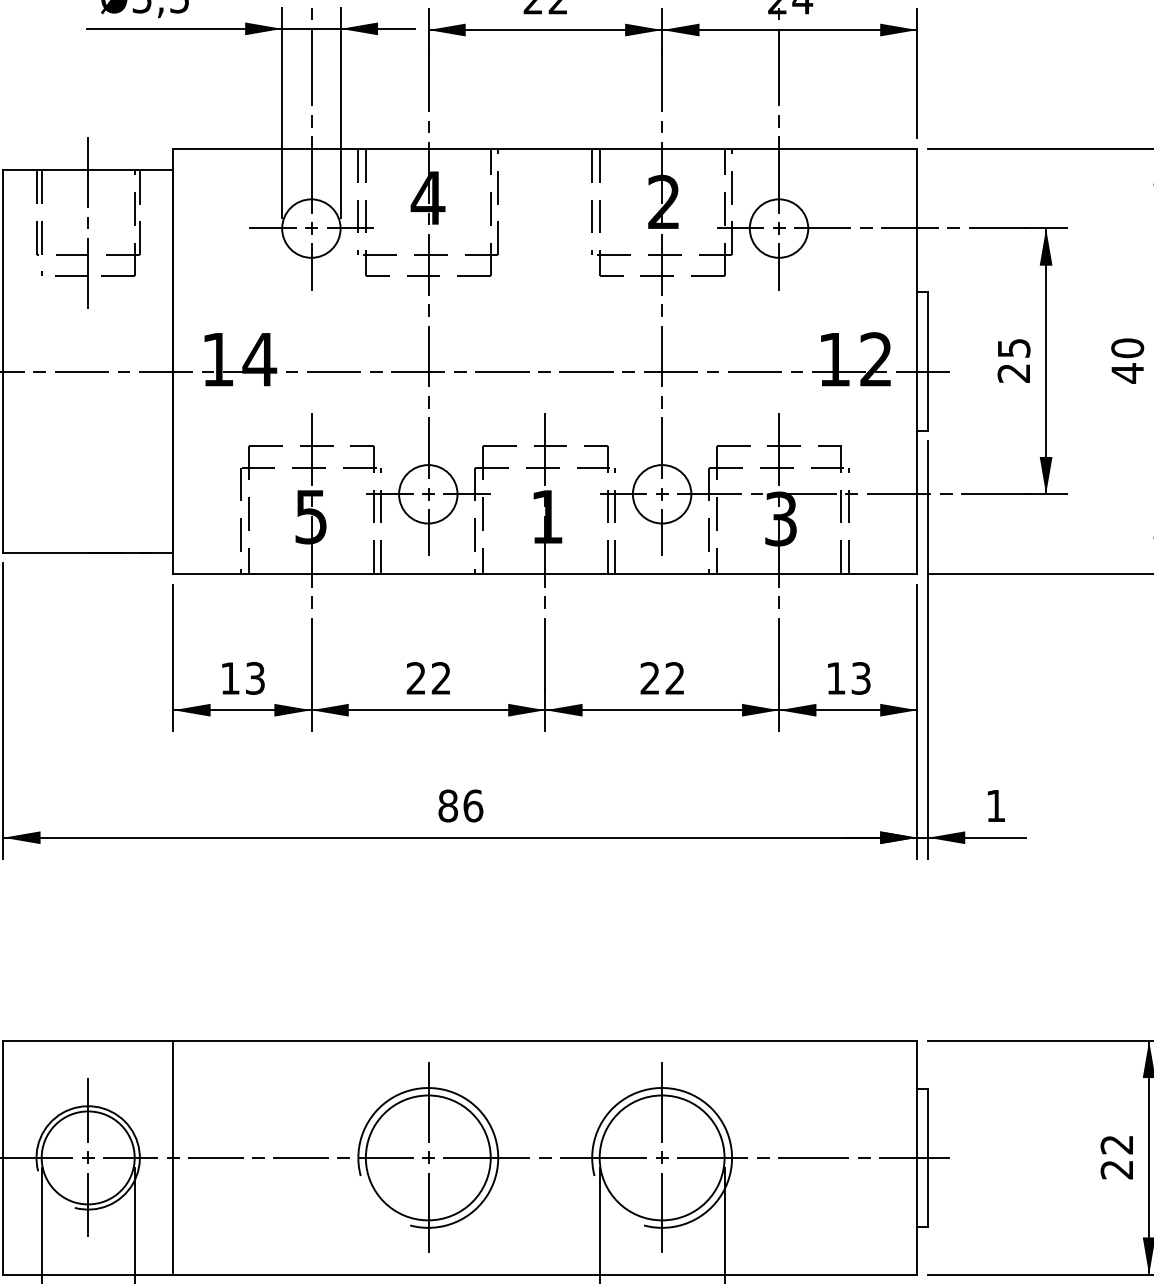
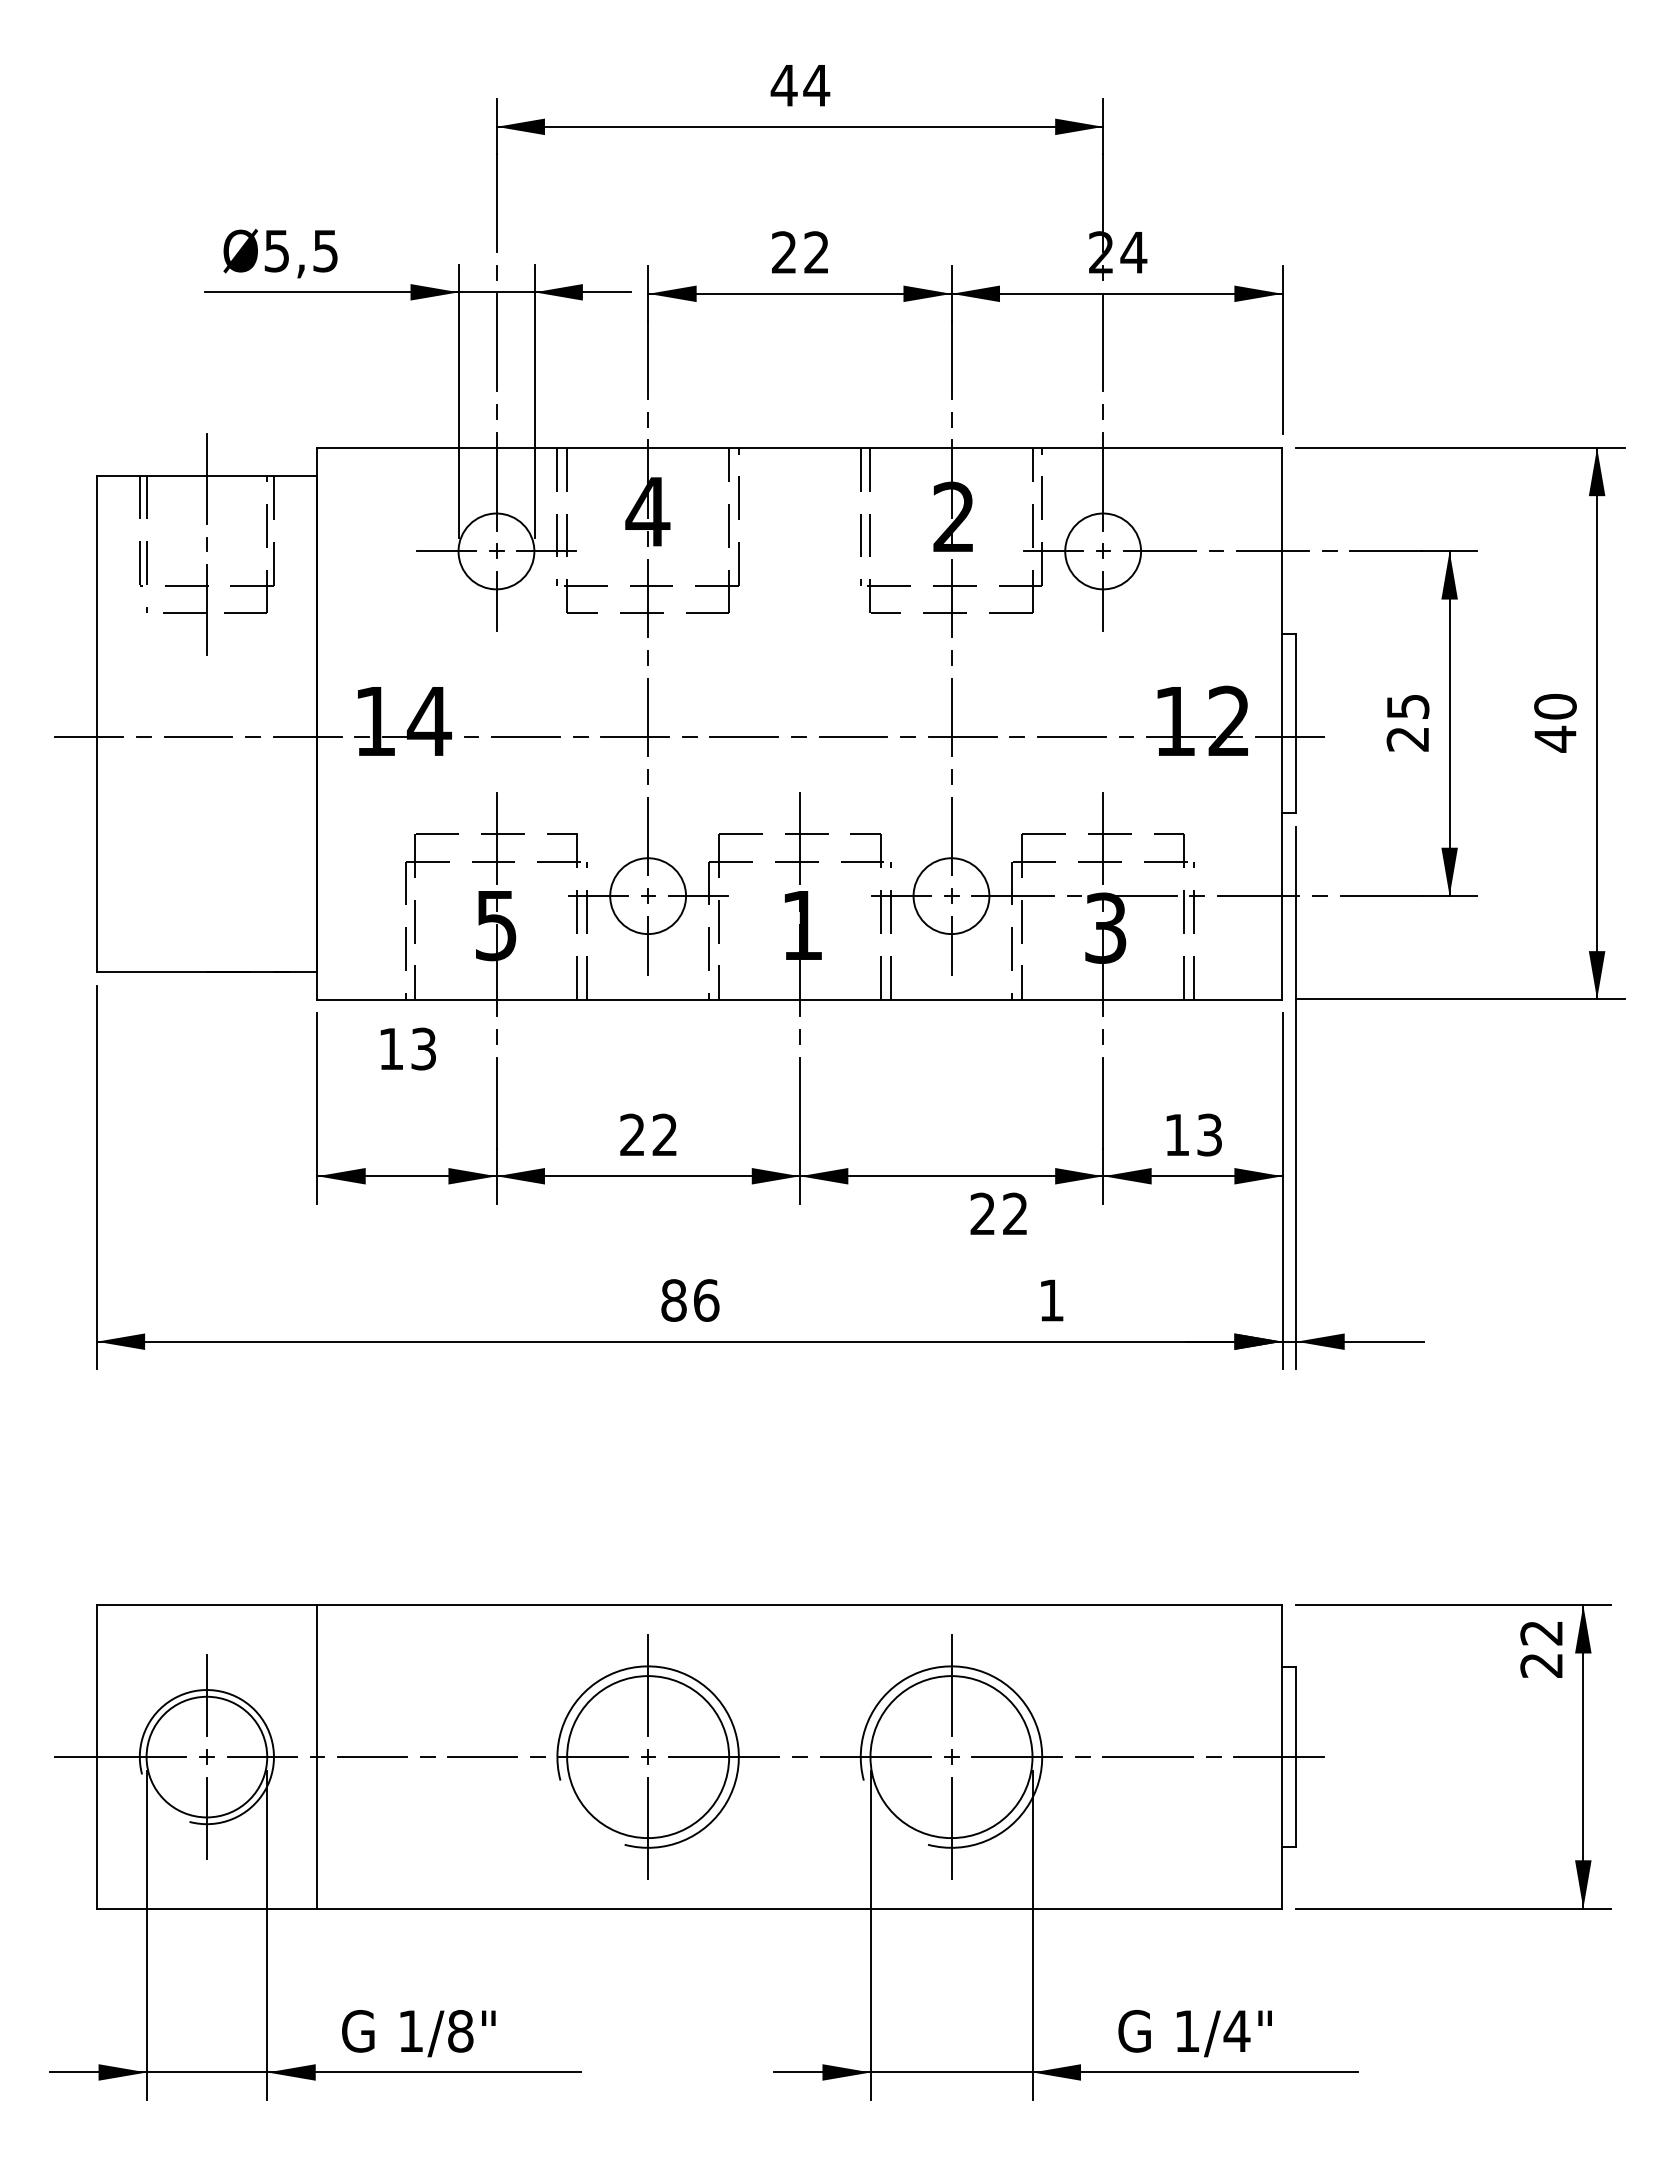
text: (242, 678) -> (407, 1048), moved
text: (662, 678) -> (998, 1213), moved
text: (996, 805) -> (1052, 1300), moved
text: (1116, 1157) -> (1541, 1649), moved

